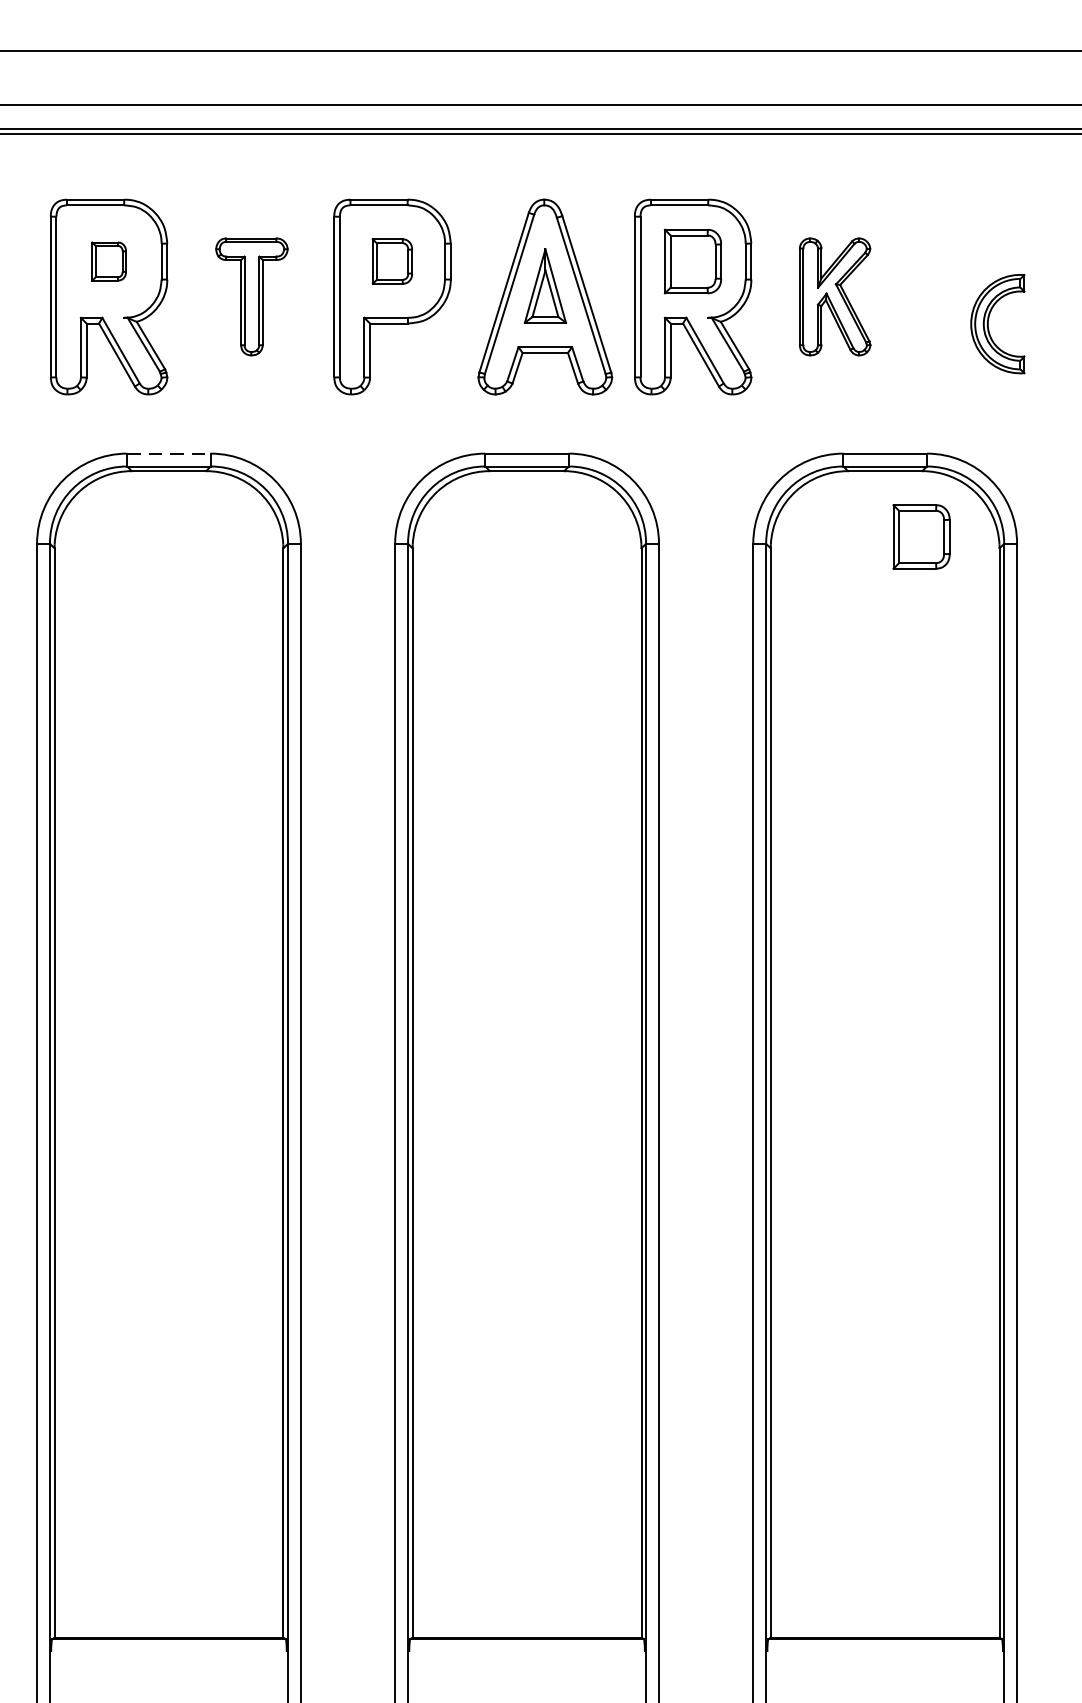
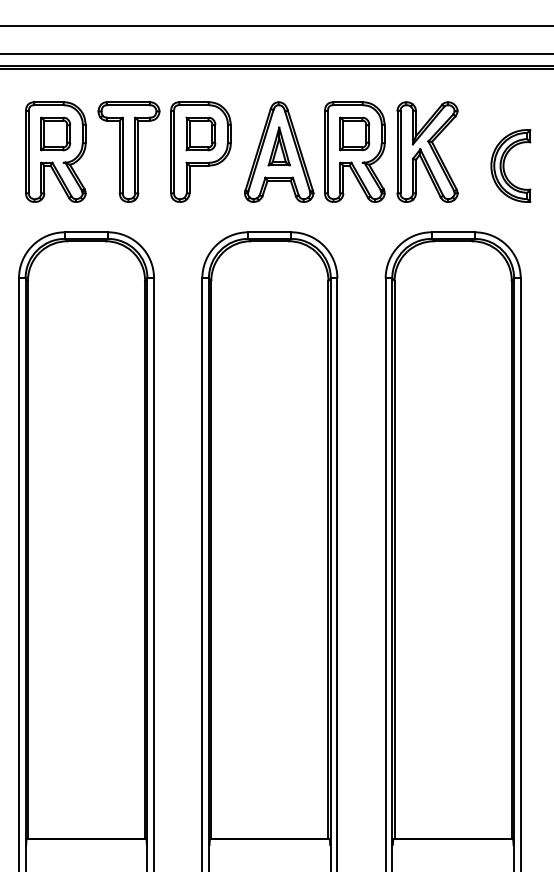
part: (108, 260) -> (55, 133), size x1.67
part: (391, 260) -> (200, 133), size x1.43
part: (250, 295) -> (128, 151), size x1.67
part: (834, 295) -> (427, 151), size x1.67
part: (997, 323) -> (510, 165), size x1.43
line: (170, 454) -> (87, 232), dashed -> solid
part: (920, 536) -> (471, 274), removed

